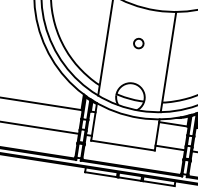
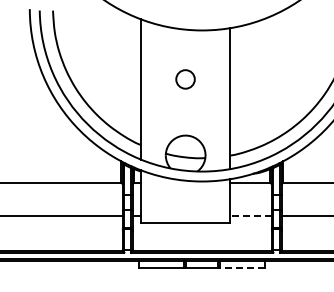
circle: (138, 43) -> (185, 79), size x1.4
line: (170, 148) -> (251, 216), solid -> dashed
line: (158, 183) -> (242, 267), solid -> dashed

